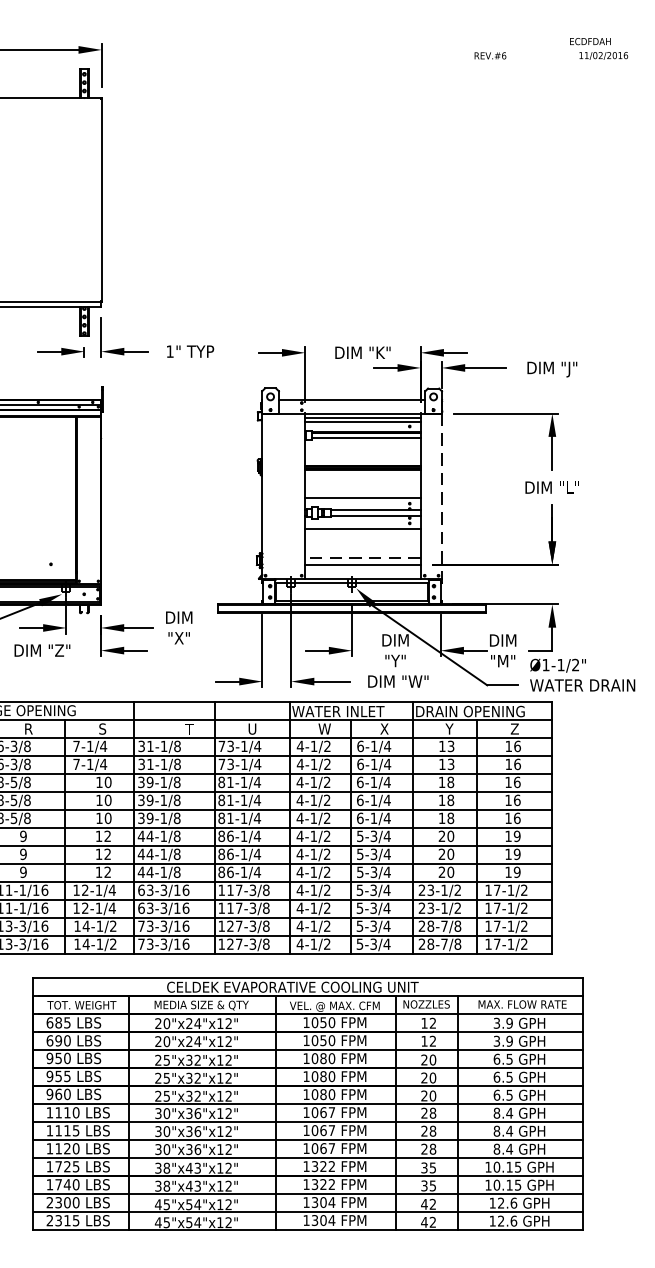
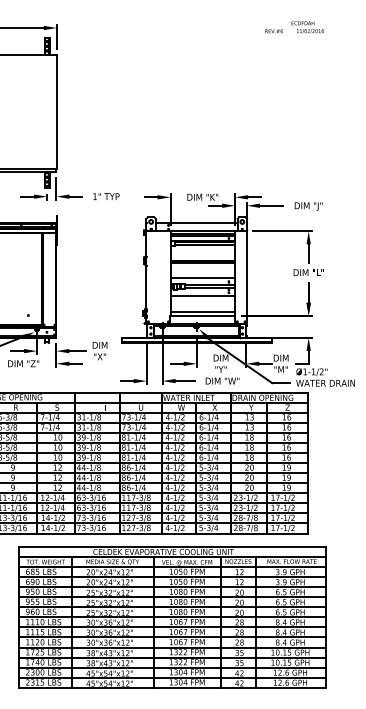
text: (598, 49) -> (307, 27), moved
line: (442, 498) -> (247, 278), dashed -> solid
line: (362, 557) -> (202, 311), dashed -> solid

